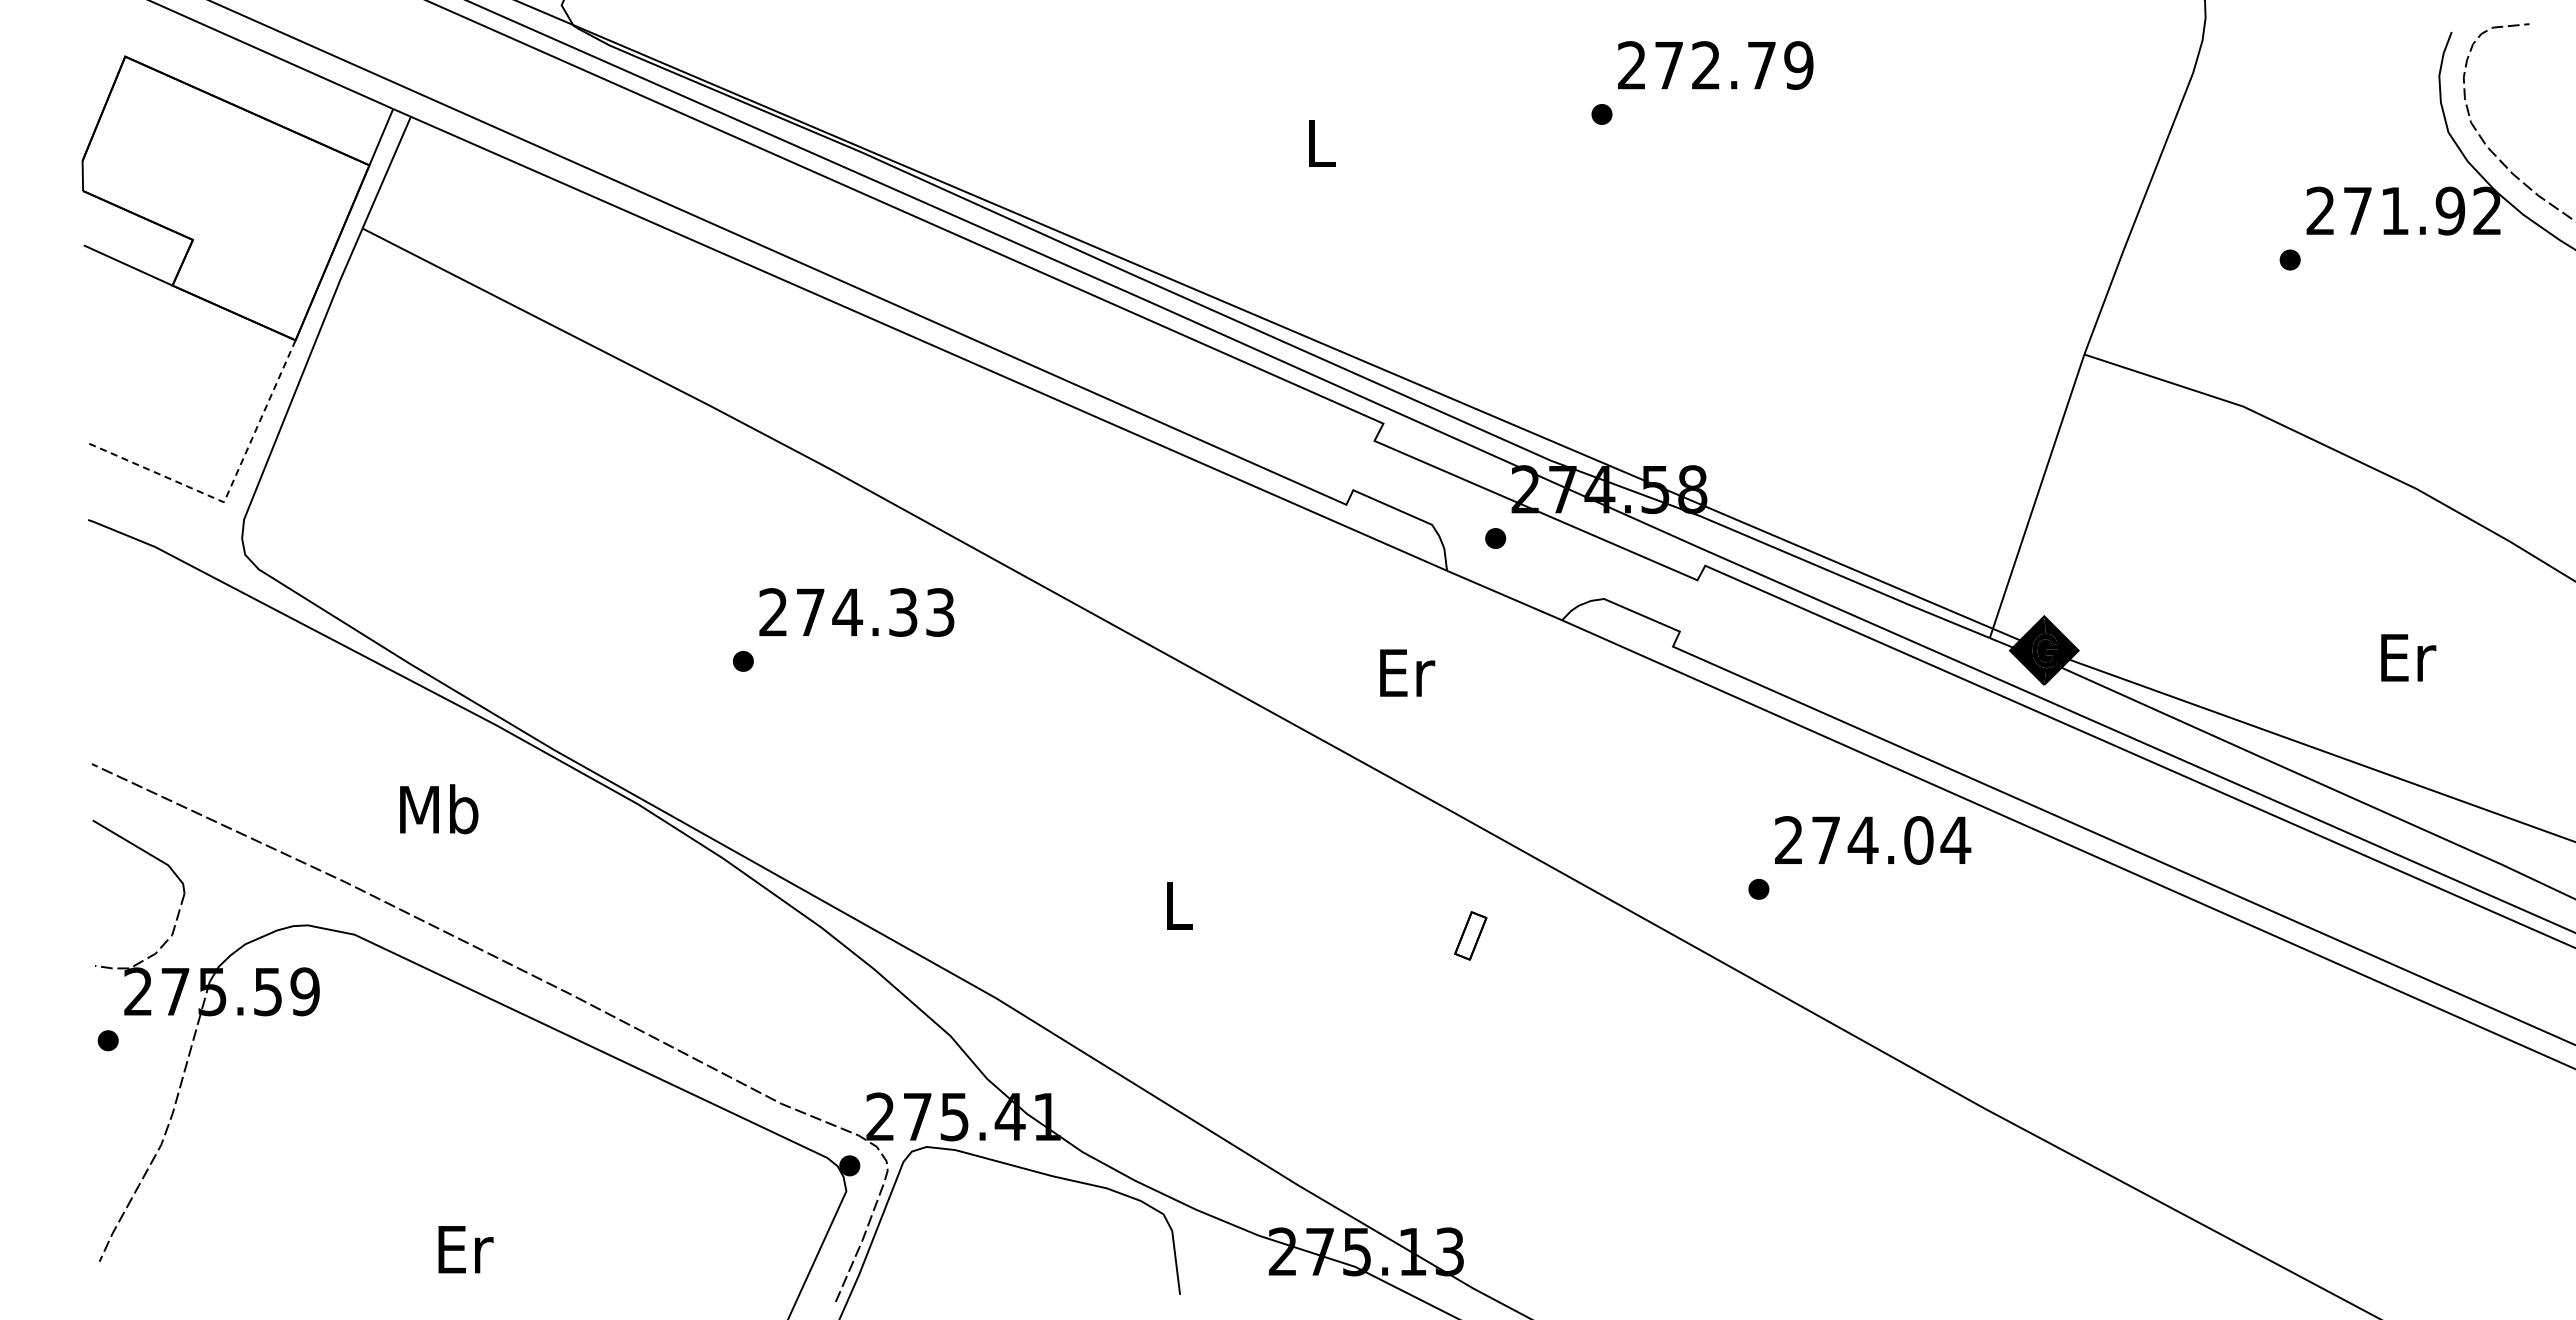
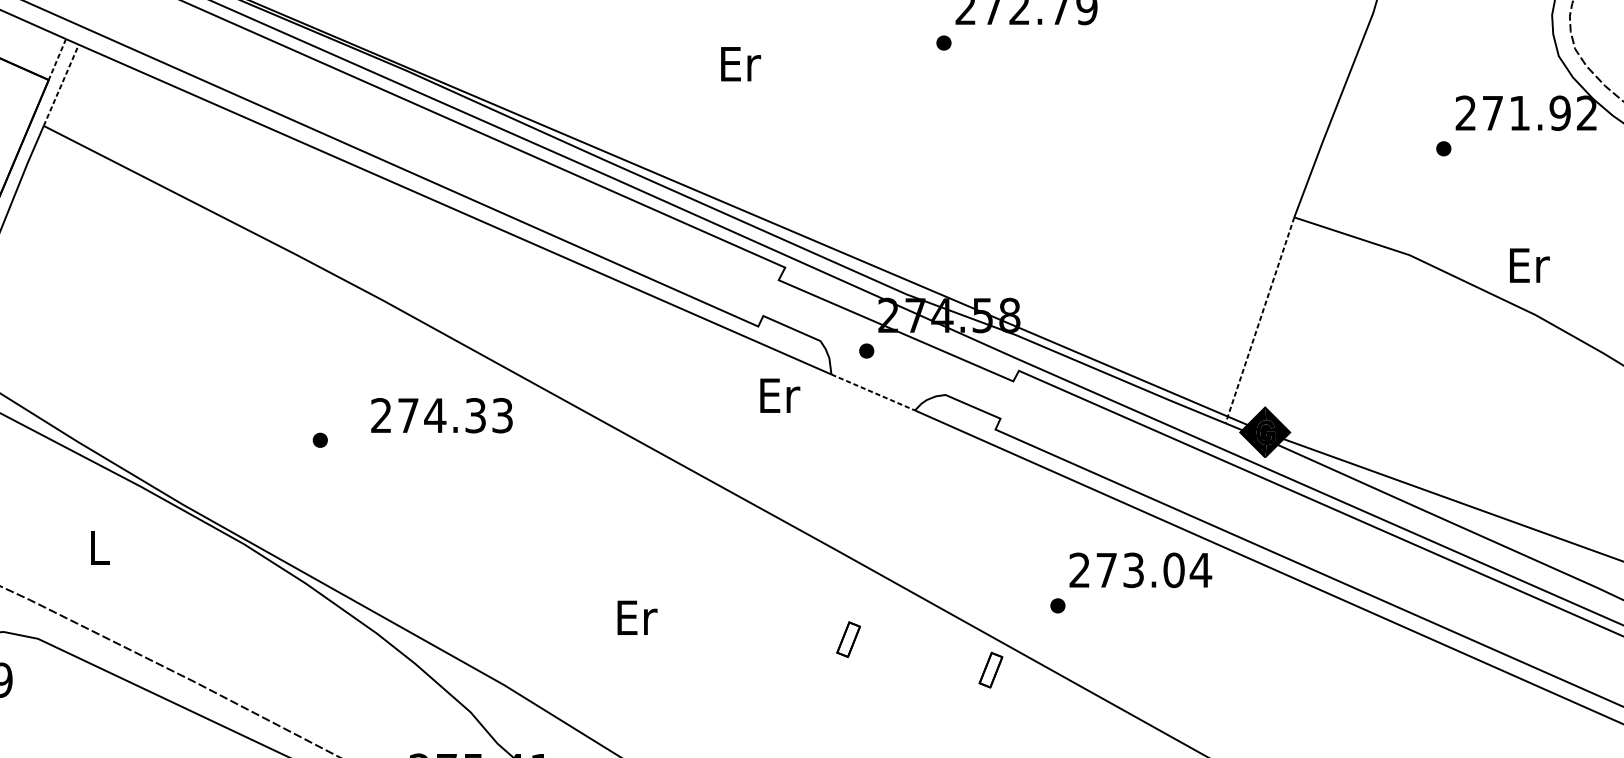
line: (381, 137) -> (57, 59), solid -> dashed
text: (1322, 143) -> (740, 64), L -> Er
line: (386, 172) -> (61, 85), solid -> dashed
line: (2036, 496) -> (1259, 320), solid -> dashed
line: (1504, 595) -> (873, 392), solid -> dashed
text: (856, 612) -> (441, 415), moved
text: (2408, 657) -> (1529, 265), moved
text: (1407, 672) -> (780, 395), moved
text: (439, 809) -> (99, 547), Mb -> L
text: (1862, 840) -> (1133, 570), 274.04 -> 273.04
text: (1179, 905) -> (637, 617), L -> Er
part: (1666, 977) -> (990, 669), added

